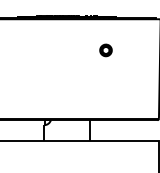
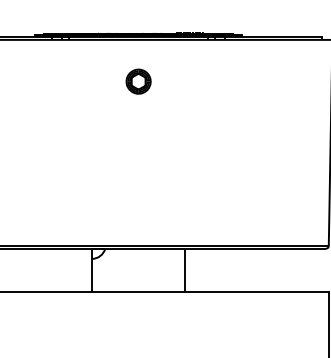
part: (105, 50) -> (137, 81), moved

